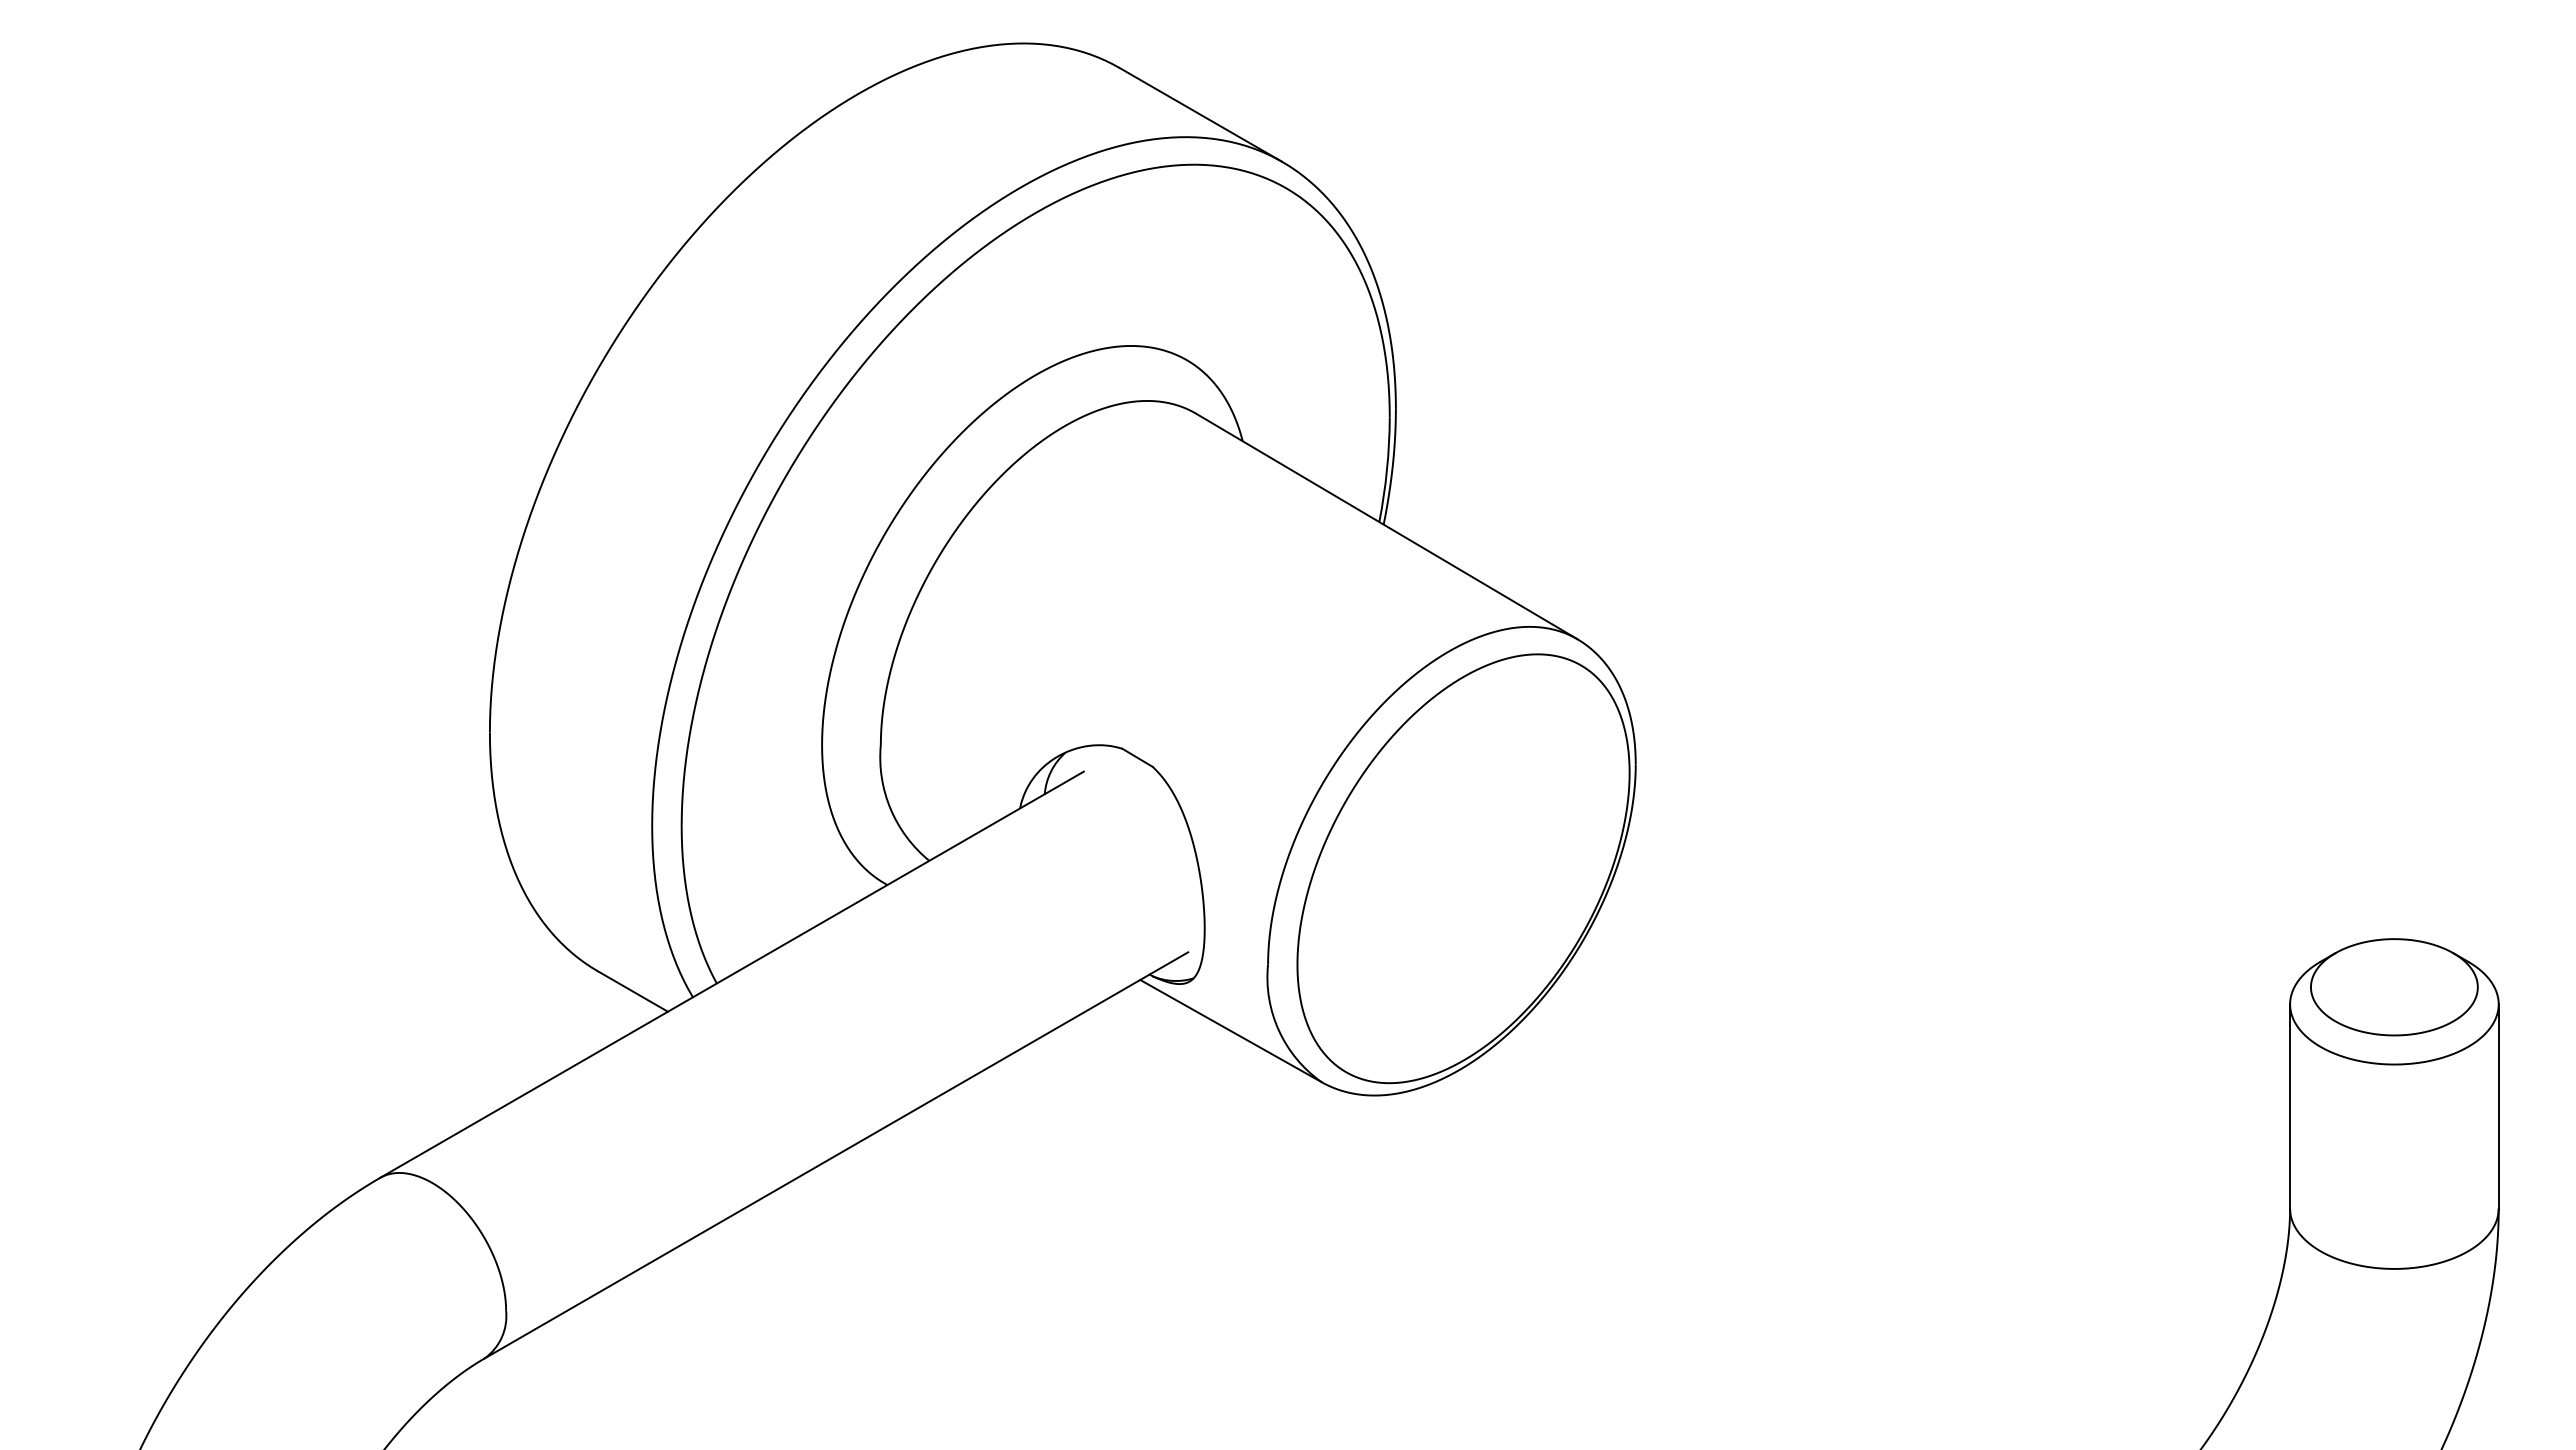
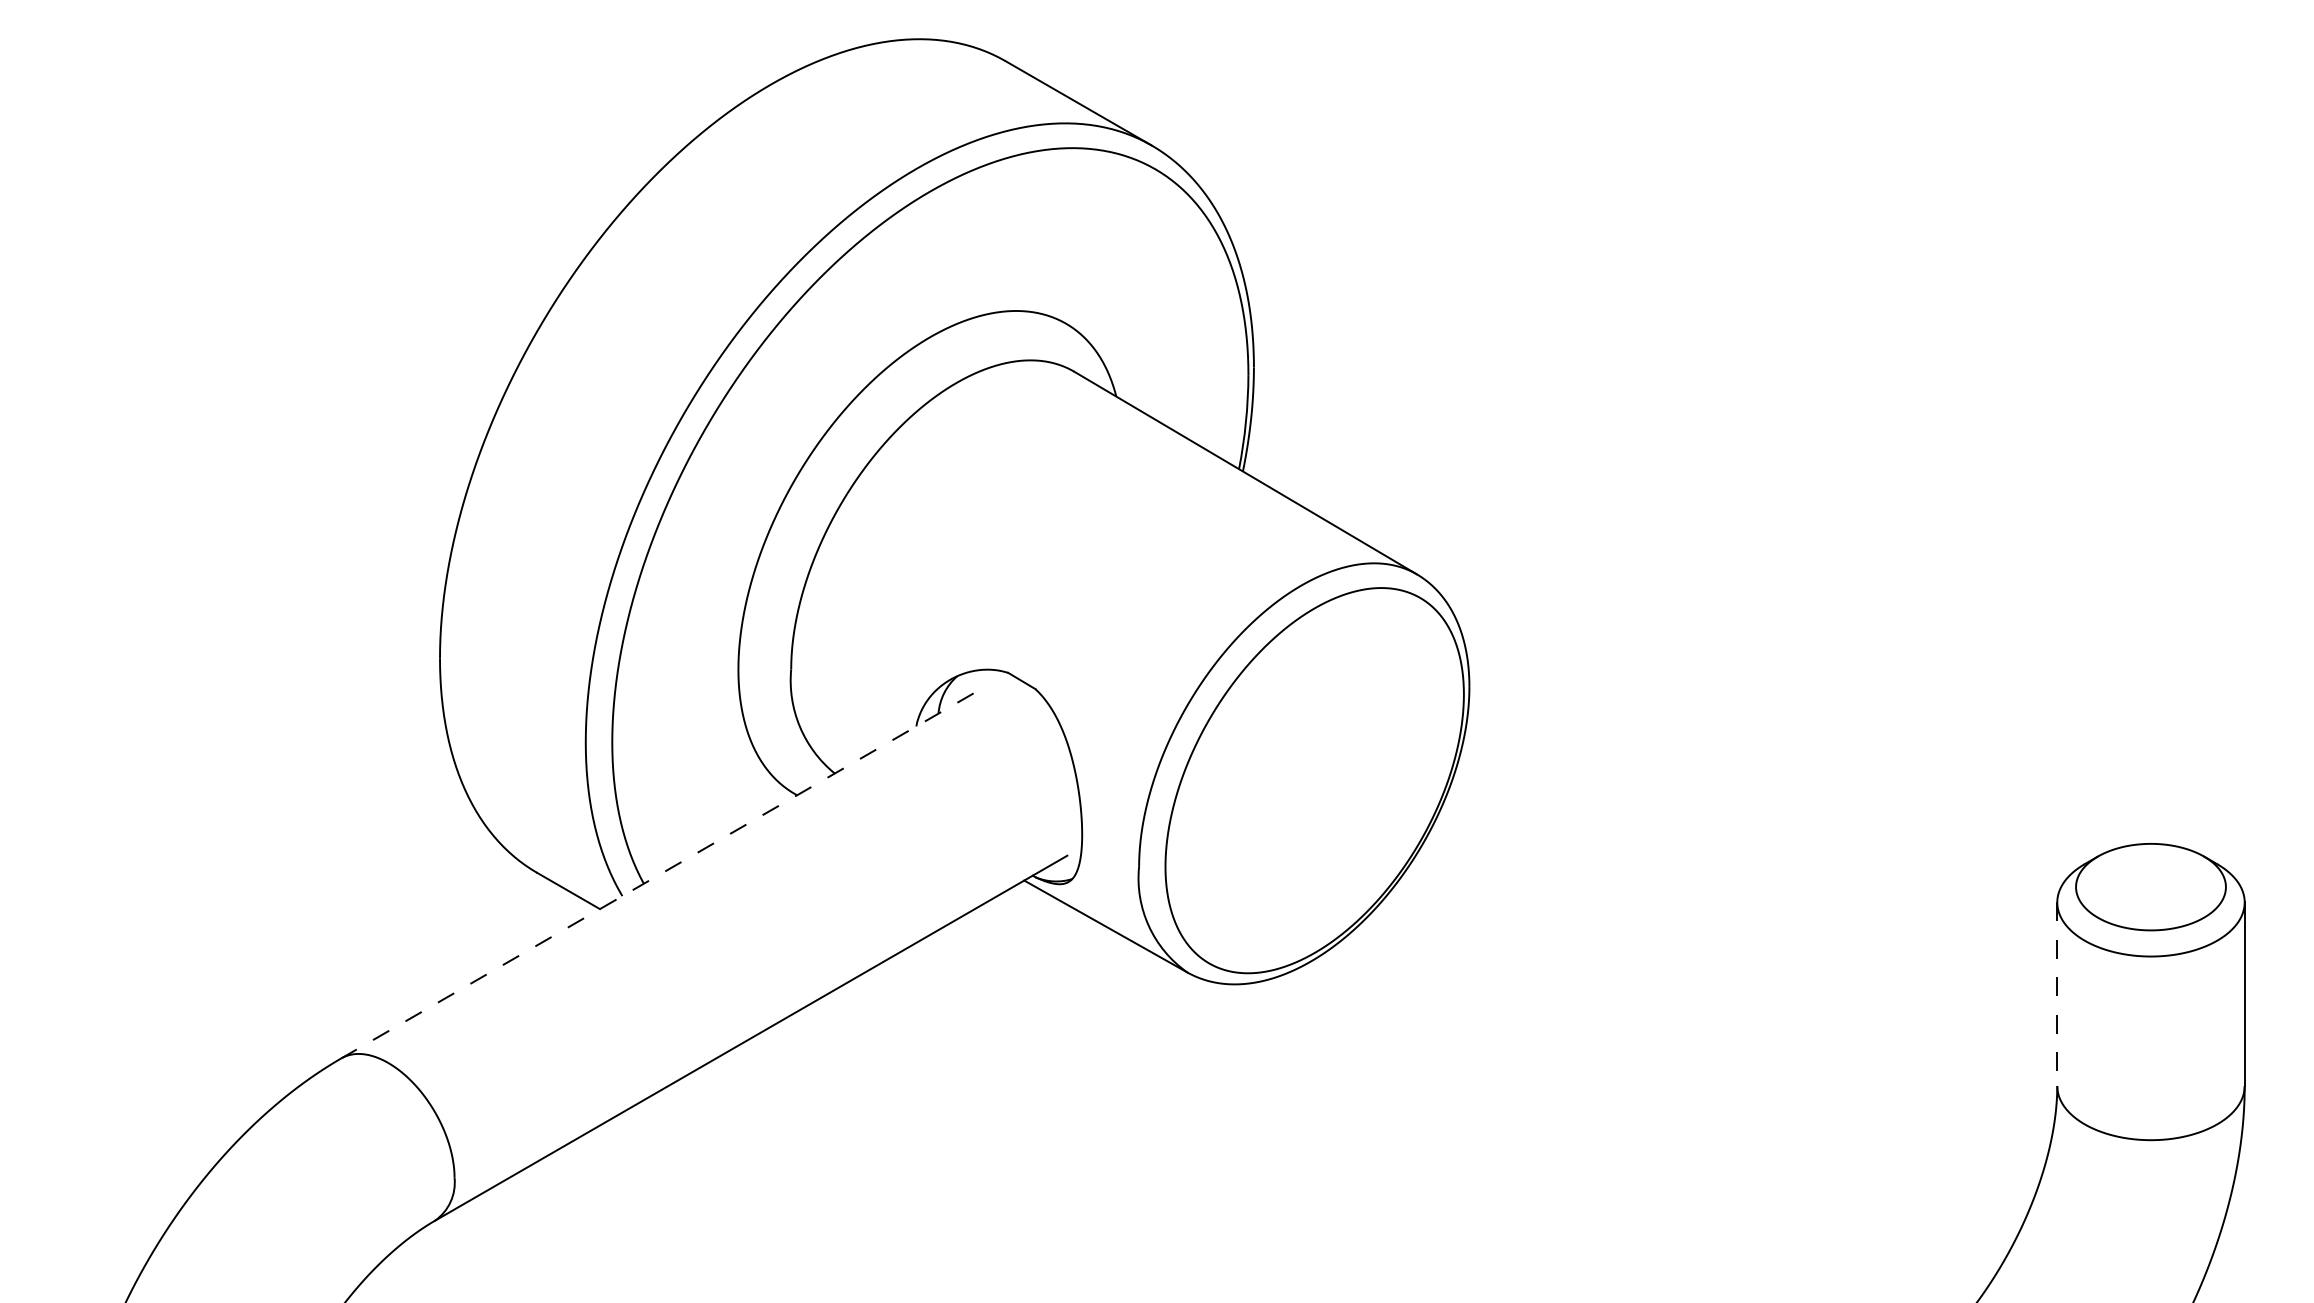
line: (731, 974) -> (657, 875), solid -> dashed
line: (2290, 1107) -> (2057, 995), solid -> dashed

